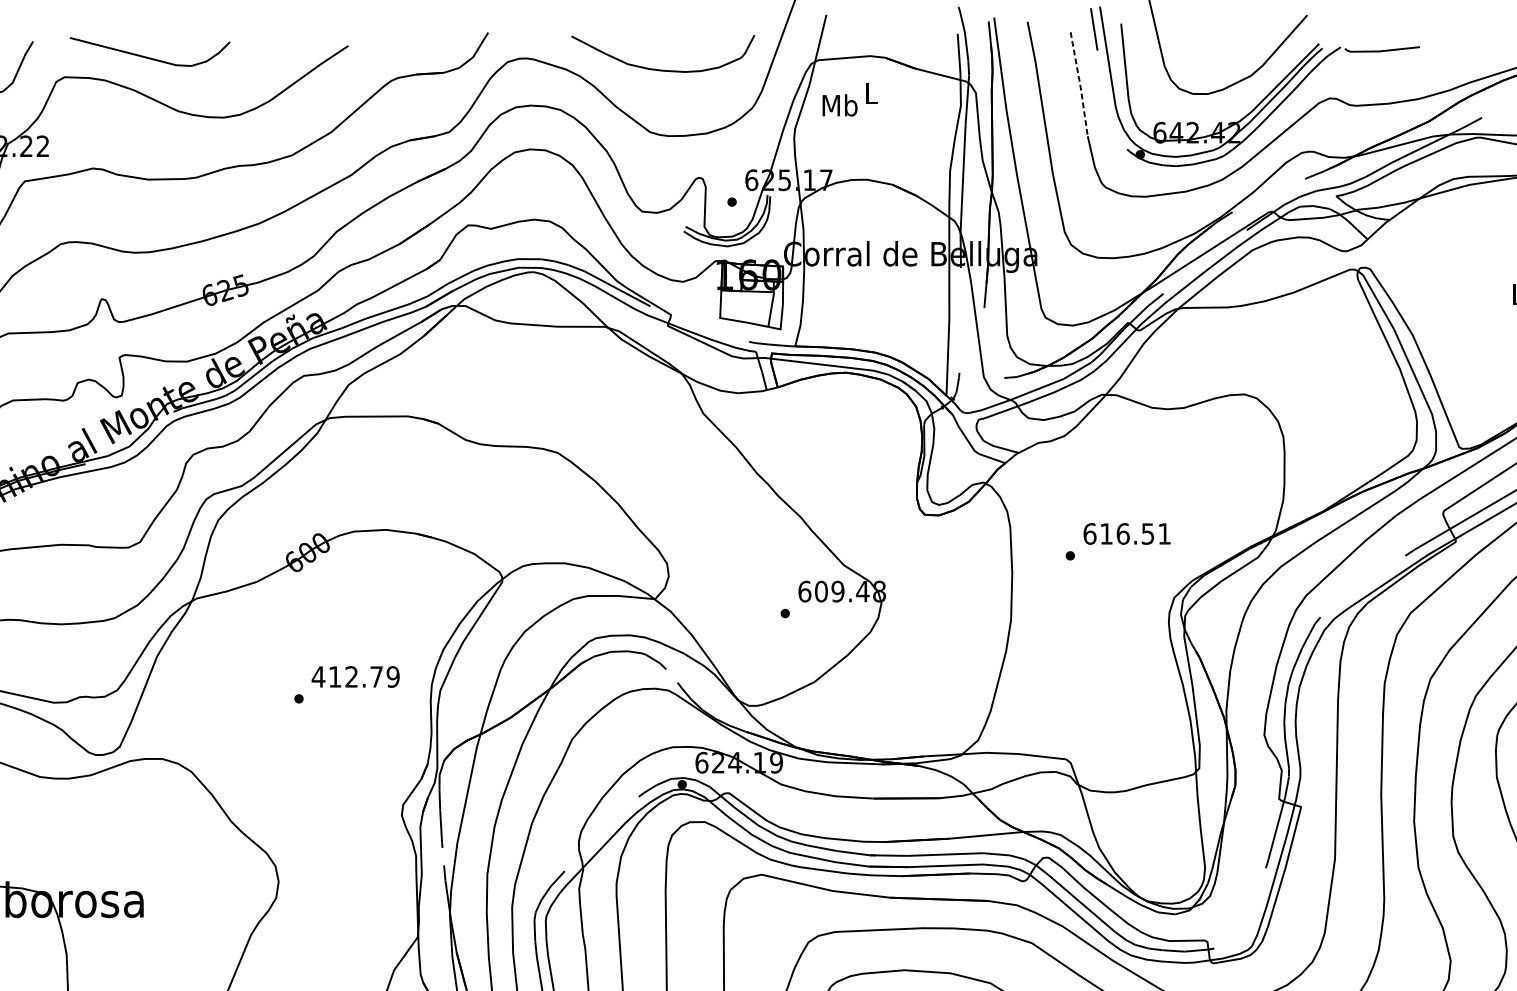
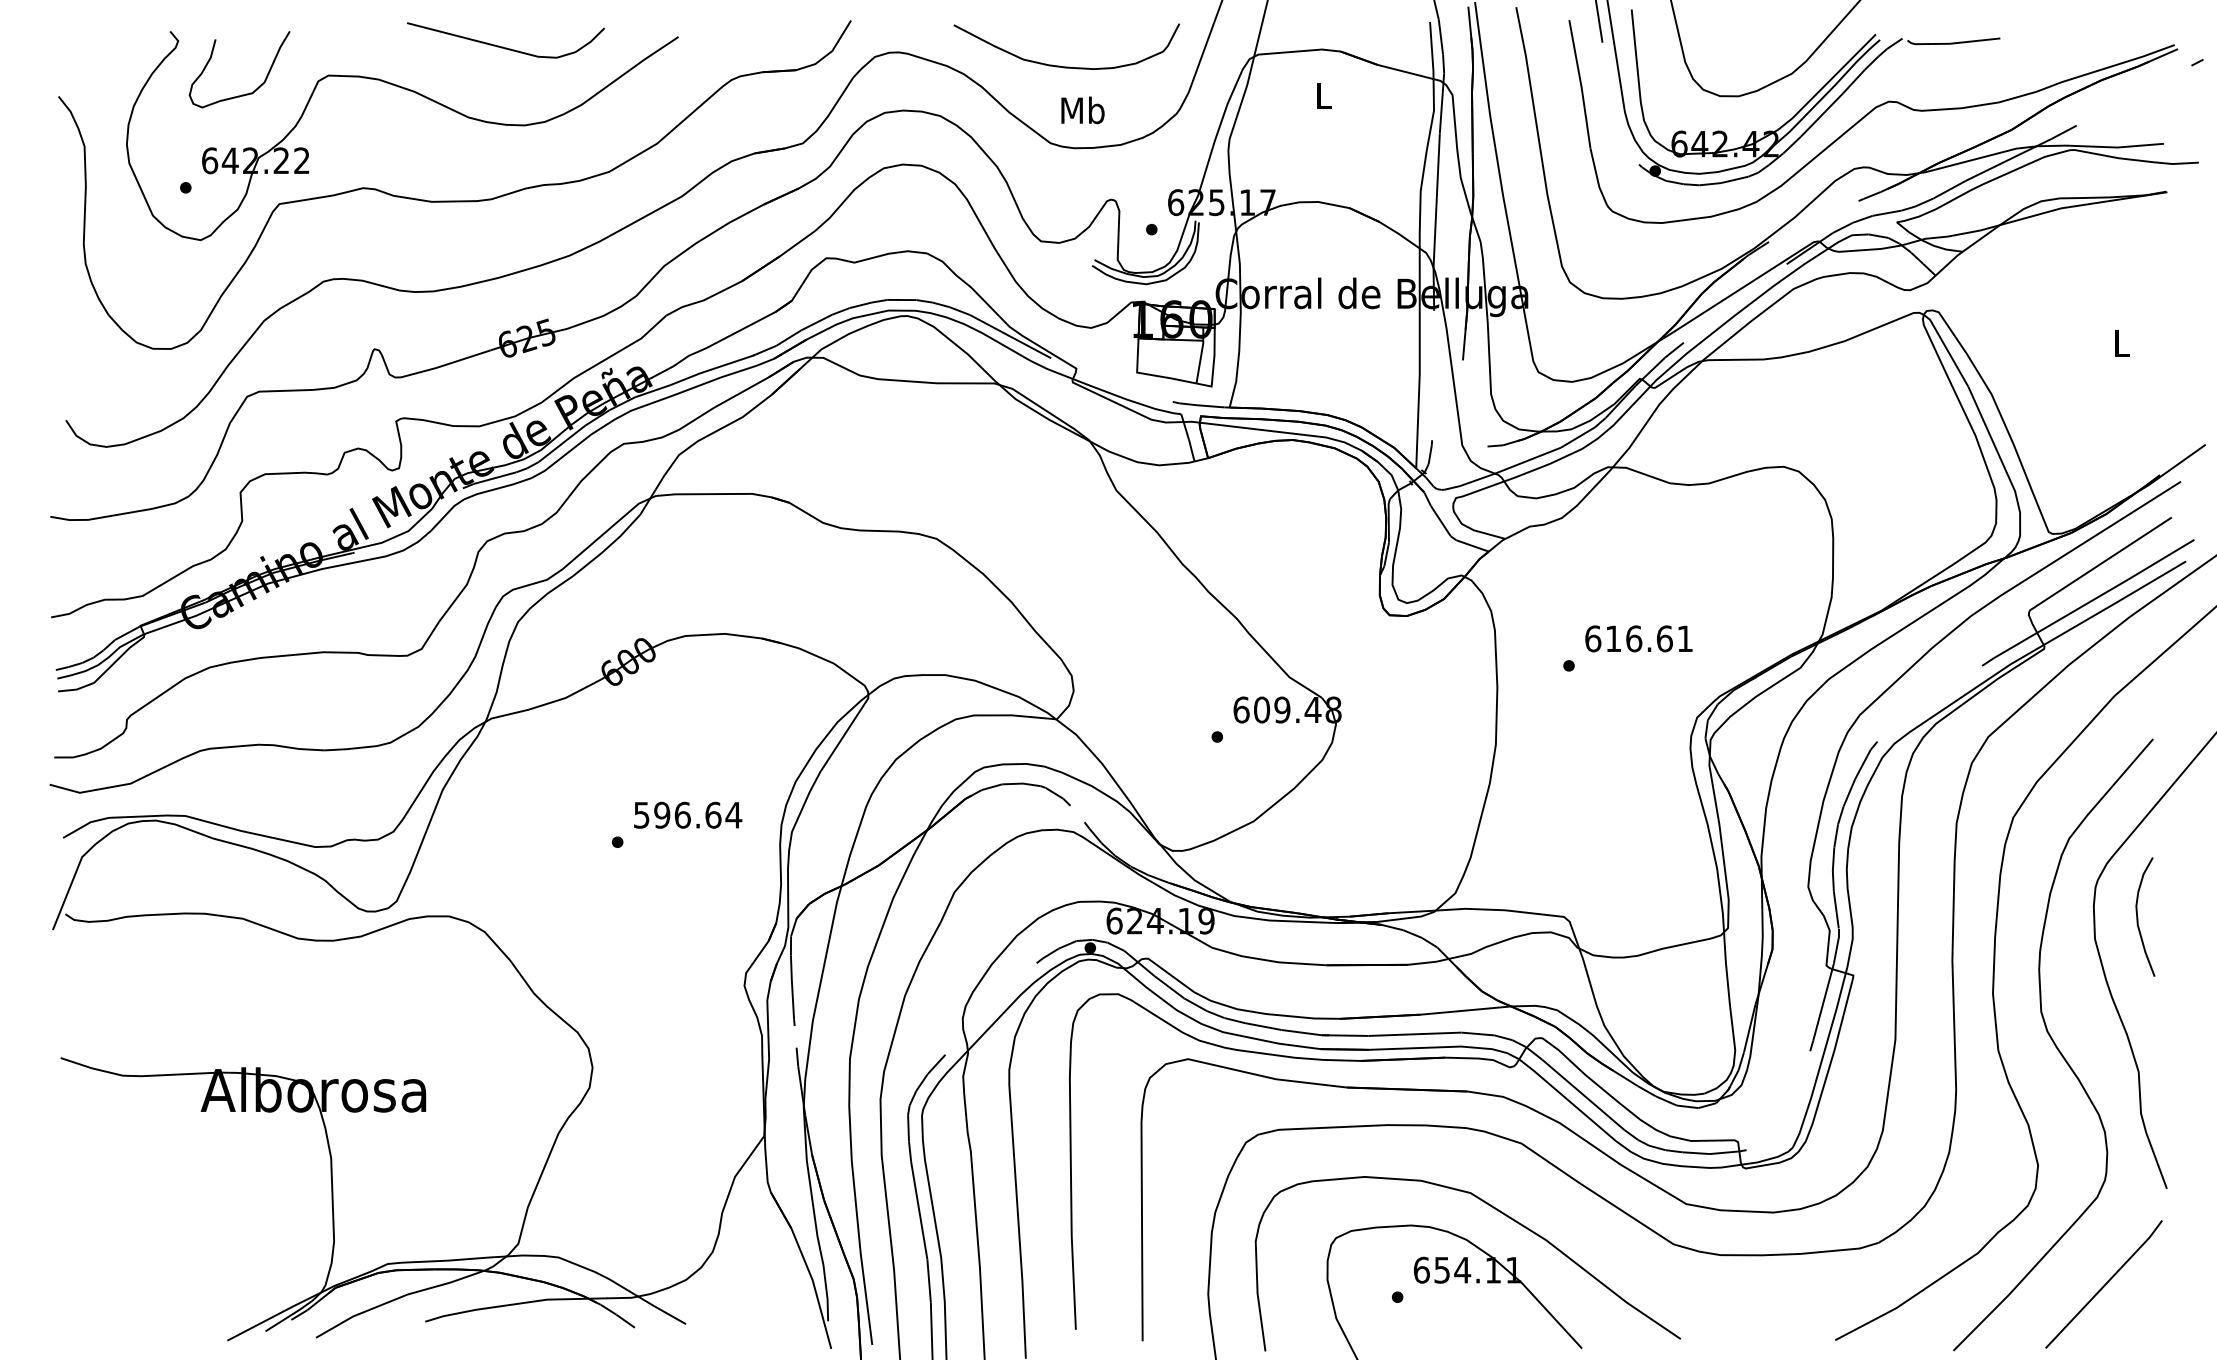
curve: (148, 56) -> (503, 46), moved
line: (1080, 84) -> (1581, 84), dashed -> solid
text: (839, 105) -> (1082, 110), moved
text: (1147, 533) -> (1664, 638), 616.51 -> 616.61
text: (355, 676) -> (687, 814), 412.79 -> 596.64

